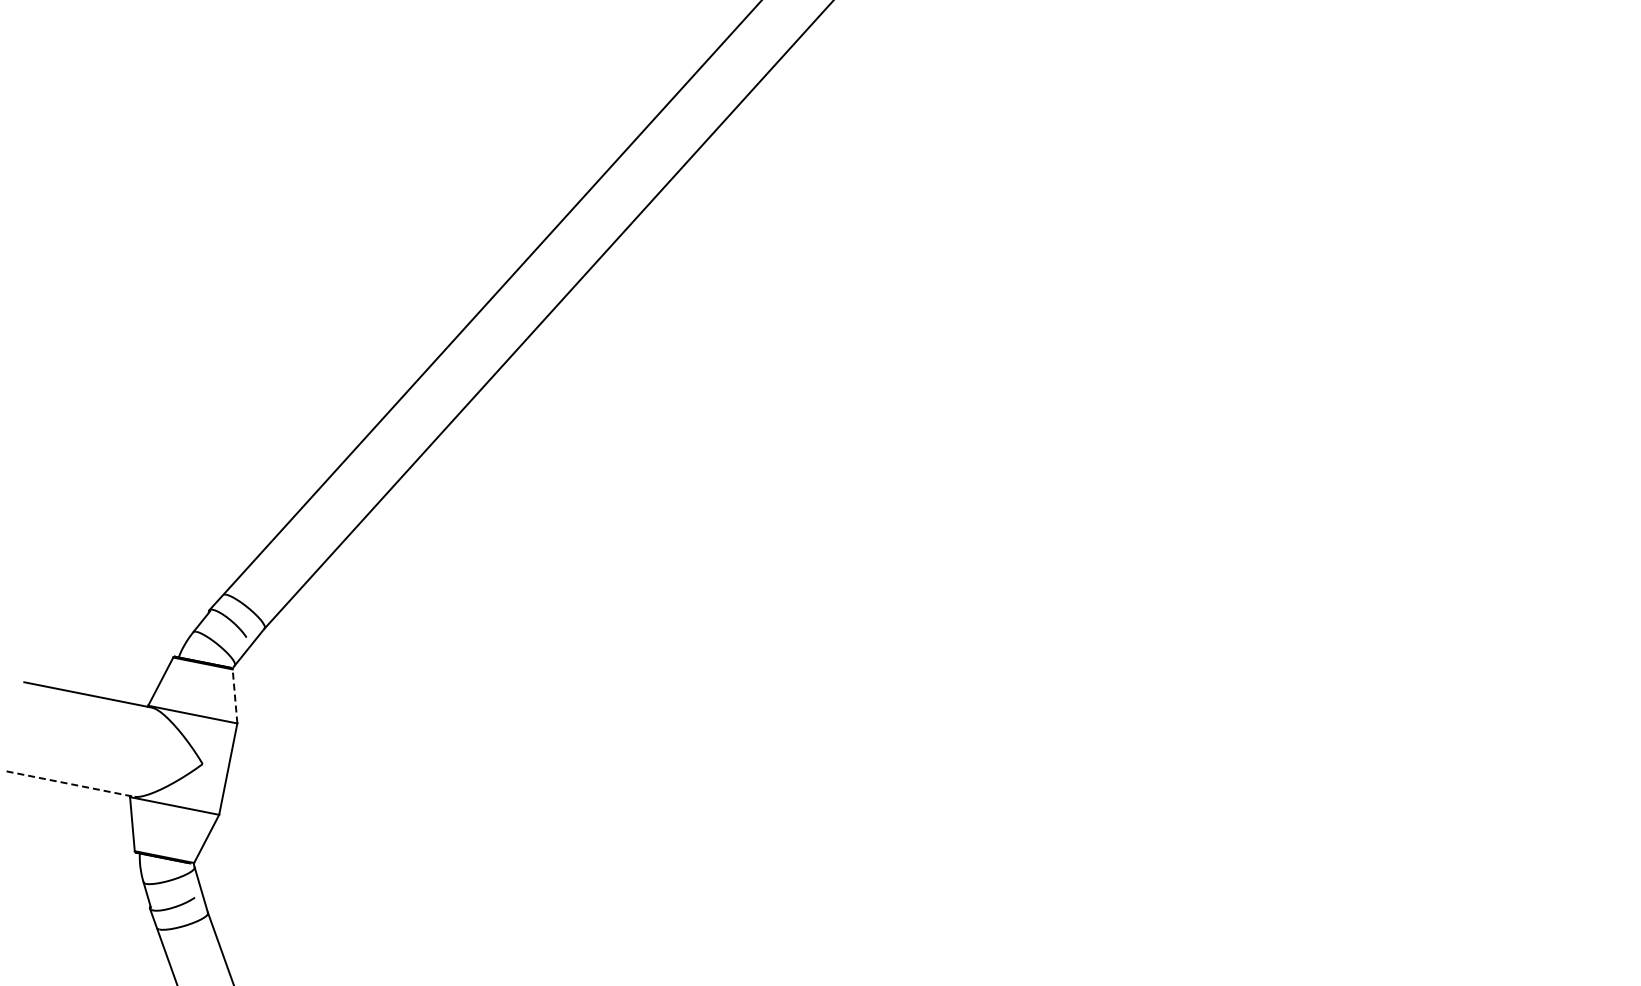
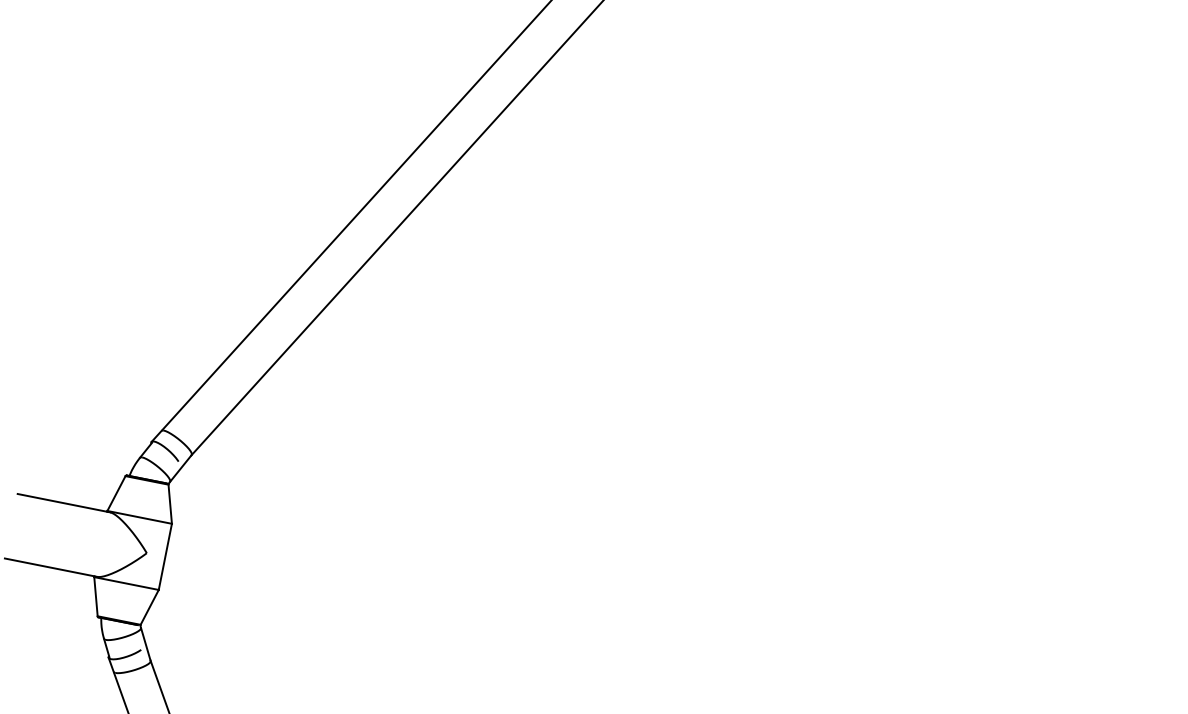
line: (234, 695) -> (169, 503), dashed -> solid
line: (71, 784) -> (51, 567), dashed -> solid

